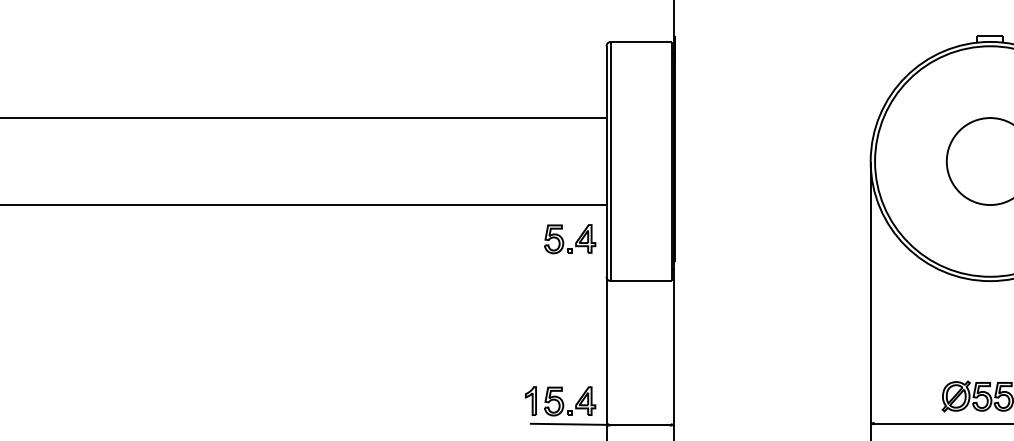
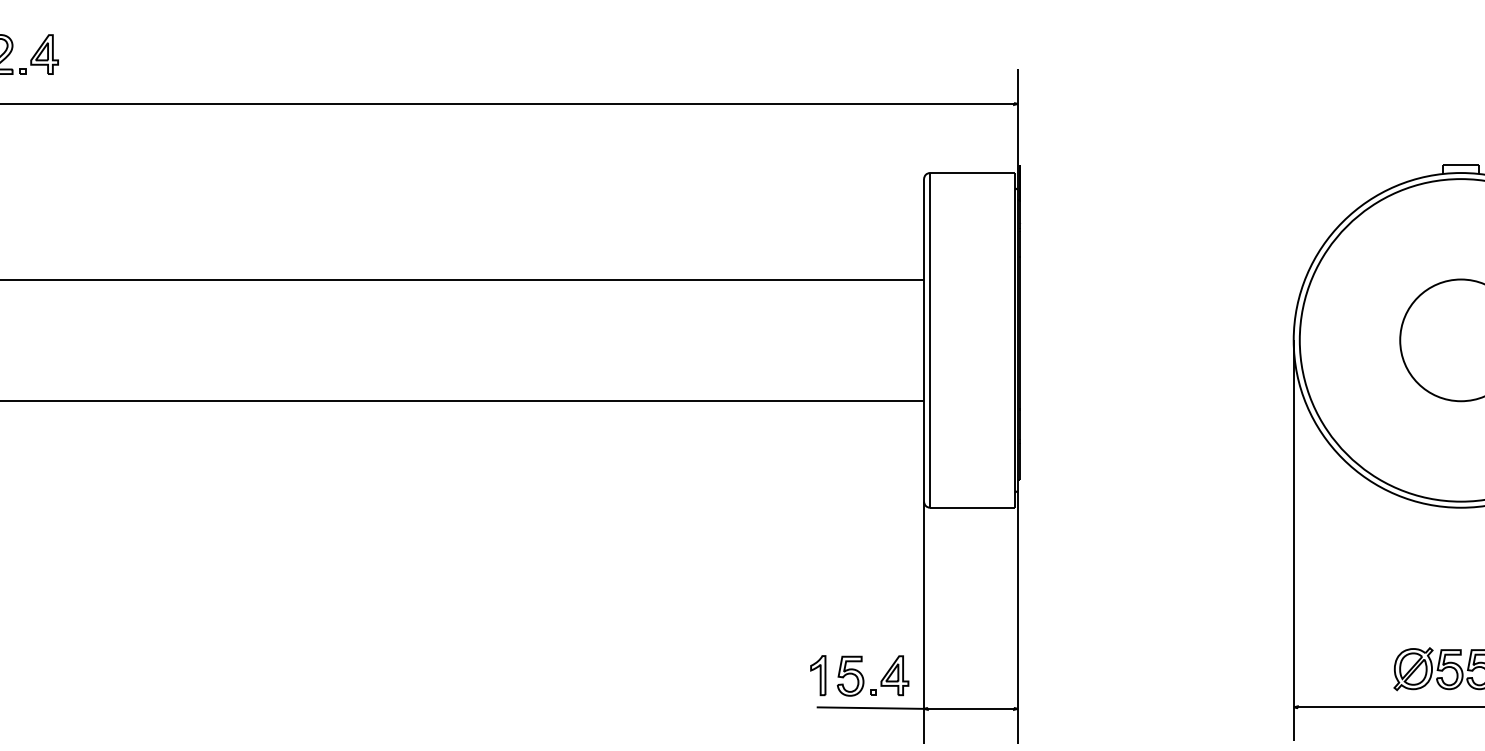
part: (563, 241) -> (864, 452), removed

